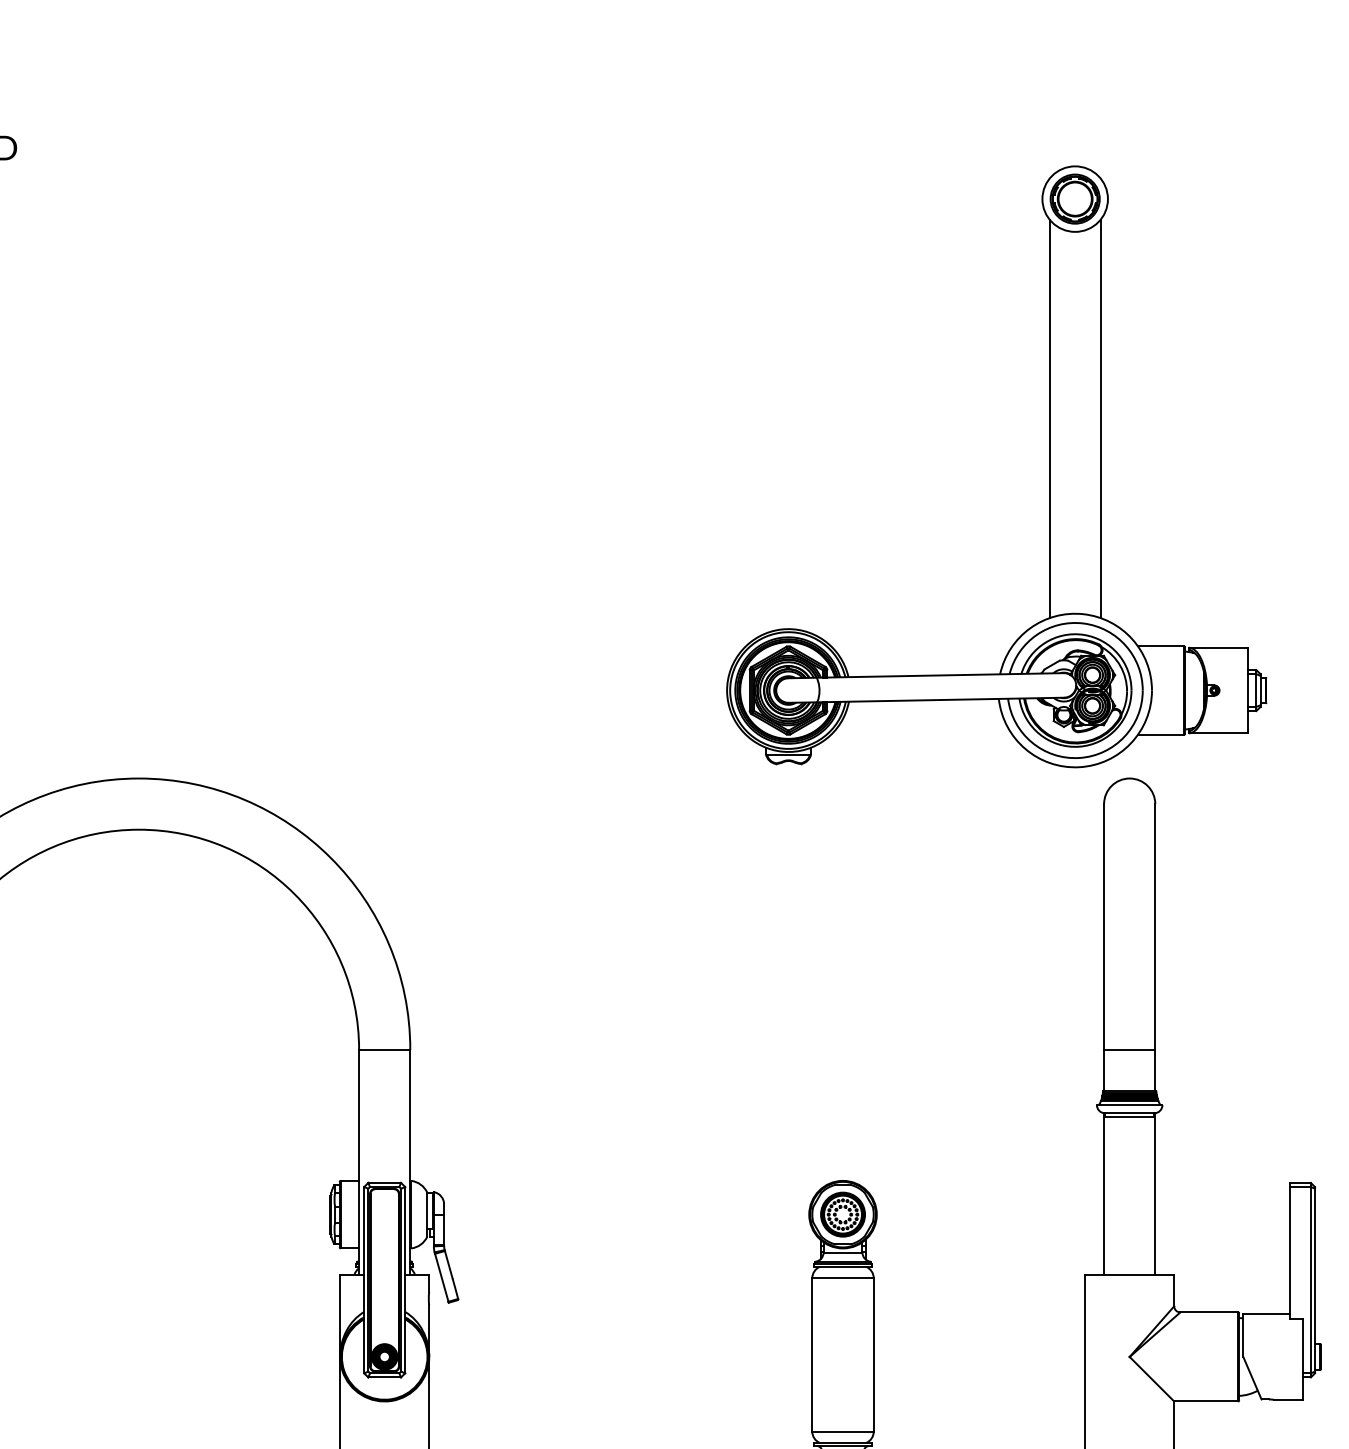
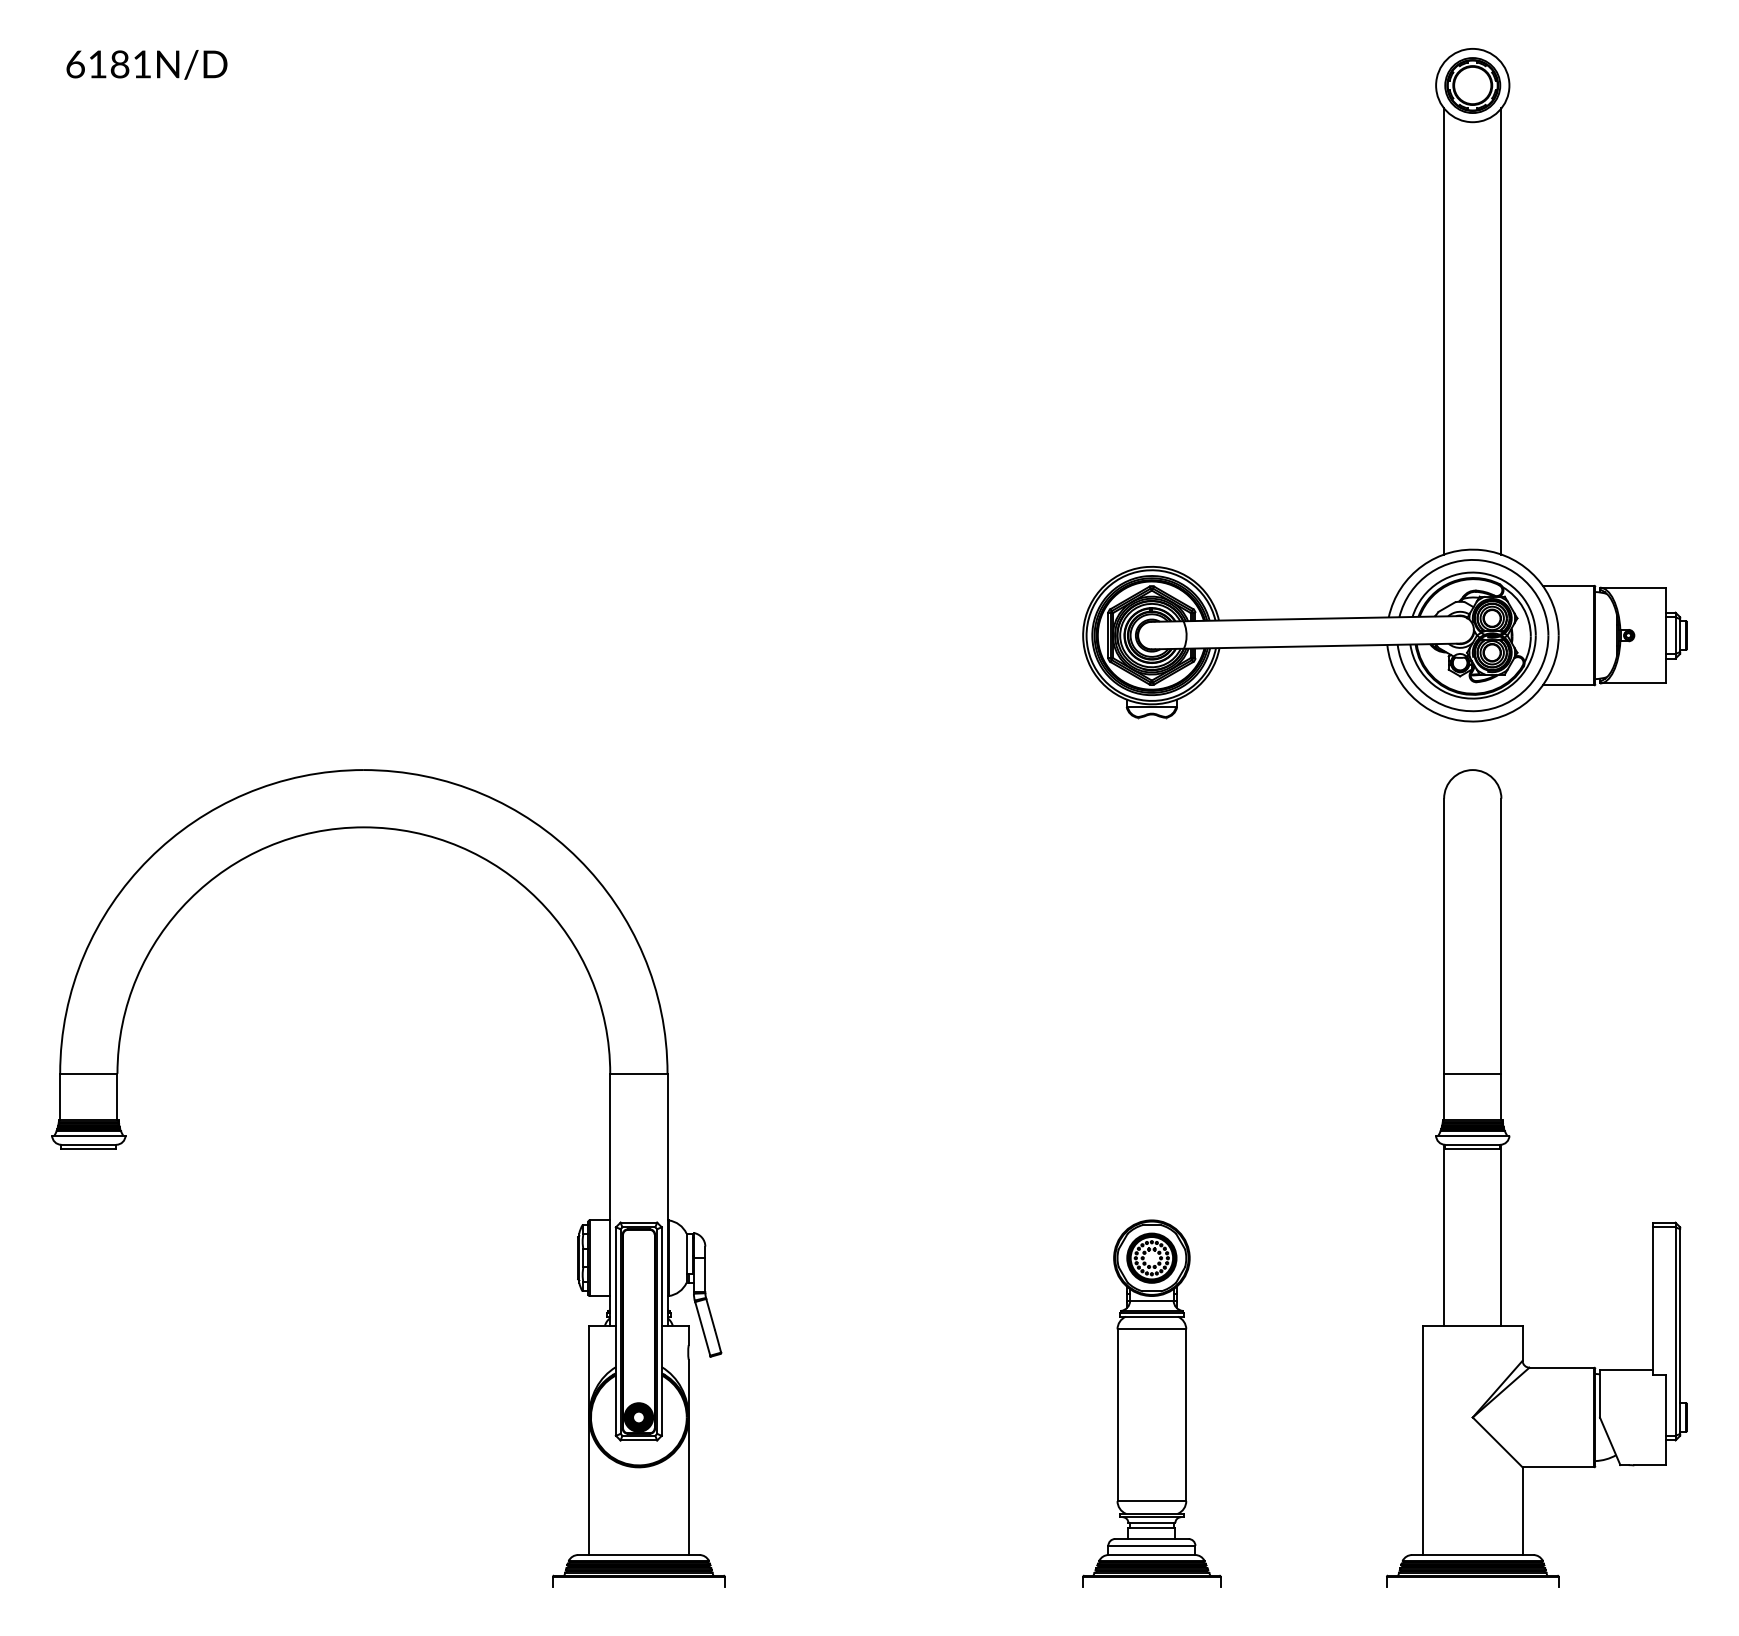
part: (1049, 467) -> (1443, 385), moved

